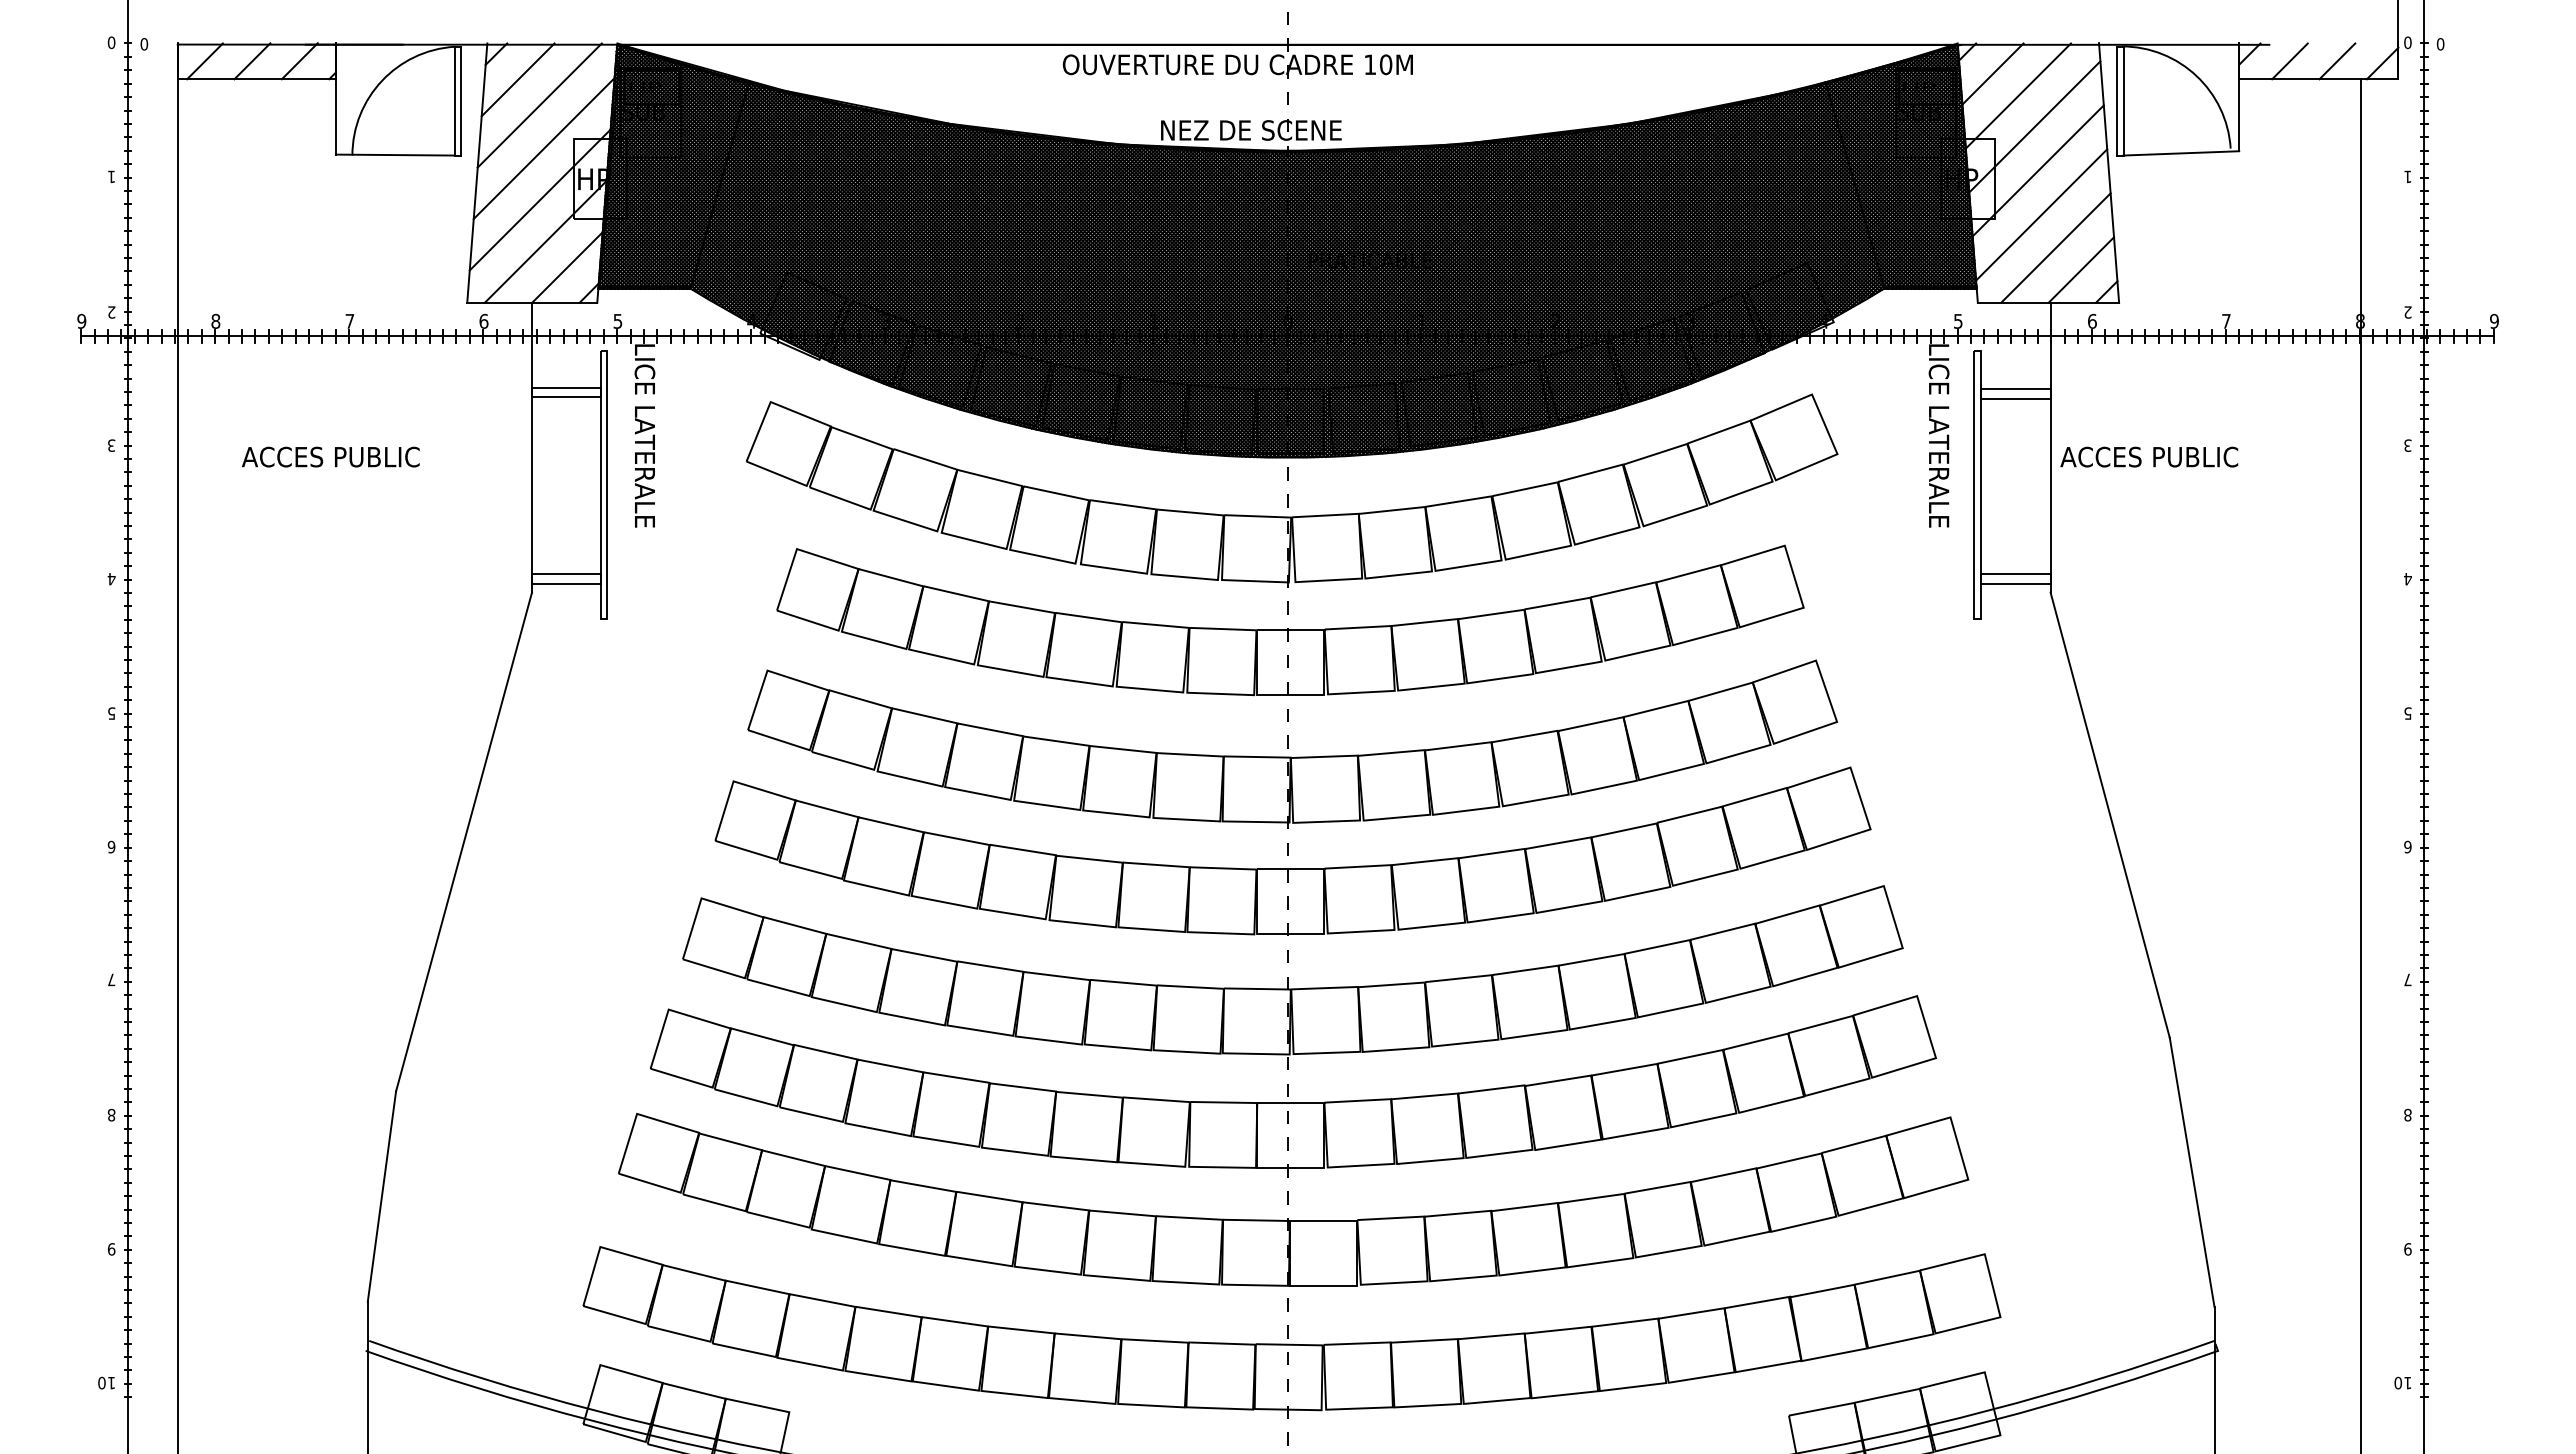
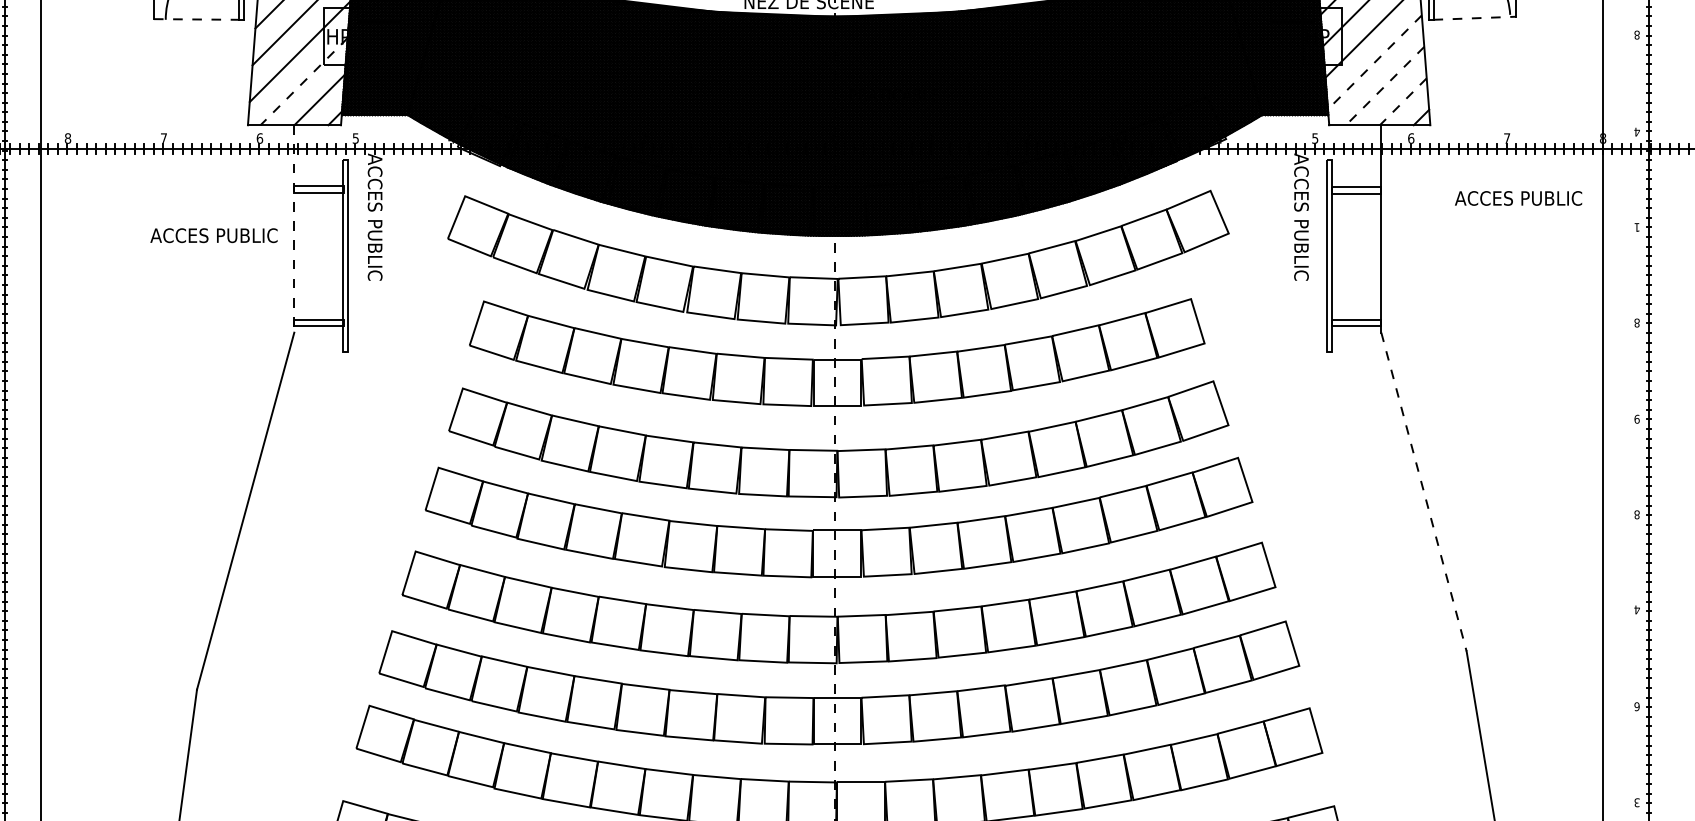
line: (2181, 153) -> (1475, 18), solid -> dashed
line: (395, 155) -> (196, 19), solid -> dashed
text: (2407, 176) -> (1636, 34), 1 -> 8
line: (2041, 214) -> (1374, 62), solid -> dashed
line: (545, 242) -> (303, 82), solid -> dashed
line: (2055, 248) -> (1384, 86), solid -> dashed
line: (2080, 270) -> (1402, 102), solid -> dashed
text: (2407, 312) -> (1636, 132), 2 -> 4
text: (644, 434) -> (374, 219), LICE LATERALE -> ACCES PUBLIC
text: (1938, 434) -> (1301, 219), LICE LATERALE -> ACCES PUBLIC
text: (2407, 445) -> (1636, 227), 3 -> 1
line: (531, 447) -> (293, 228), solid -> dashed
text: (330, 456) -> (213, 235), moved
text: (2149, 456) -> (1518, 198), moved
text: (2407, 578) -> (1636, 322), 4 -> 8
text: (2407, 713) -> (1636, 419), 5 -> 9
line: (2110, 815) -> (1424, 492), solid -> dashed
text: (2407, 847) -> (1636, 515), 6 -> 8
text: (2407, 979) -> (1636, 609), 7 -> 4
text: (2407, 1115) -> (1636, 706), 8 -> 6
text: (2407, 1249) -> (1636, 802), 9 -> 3

